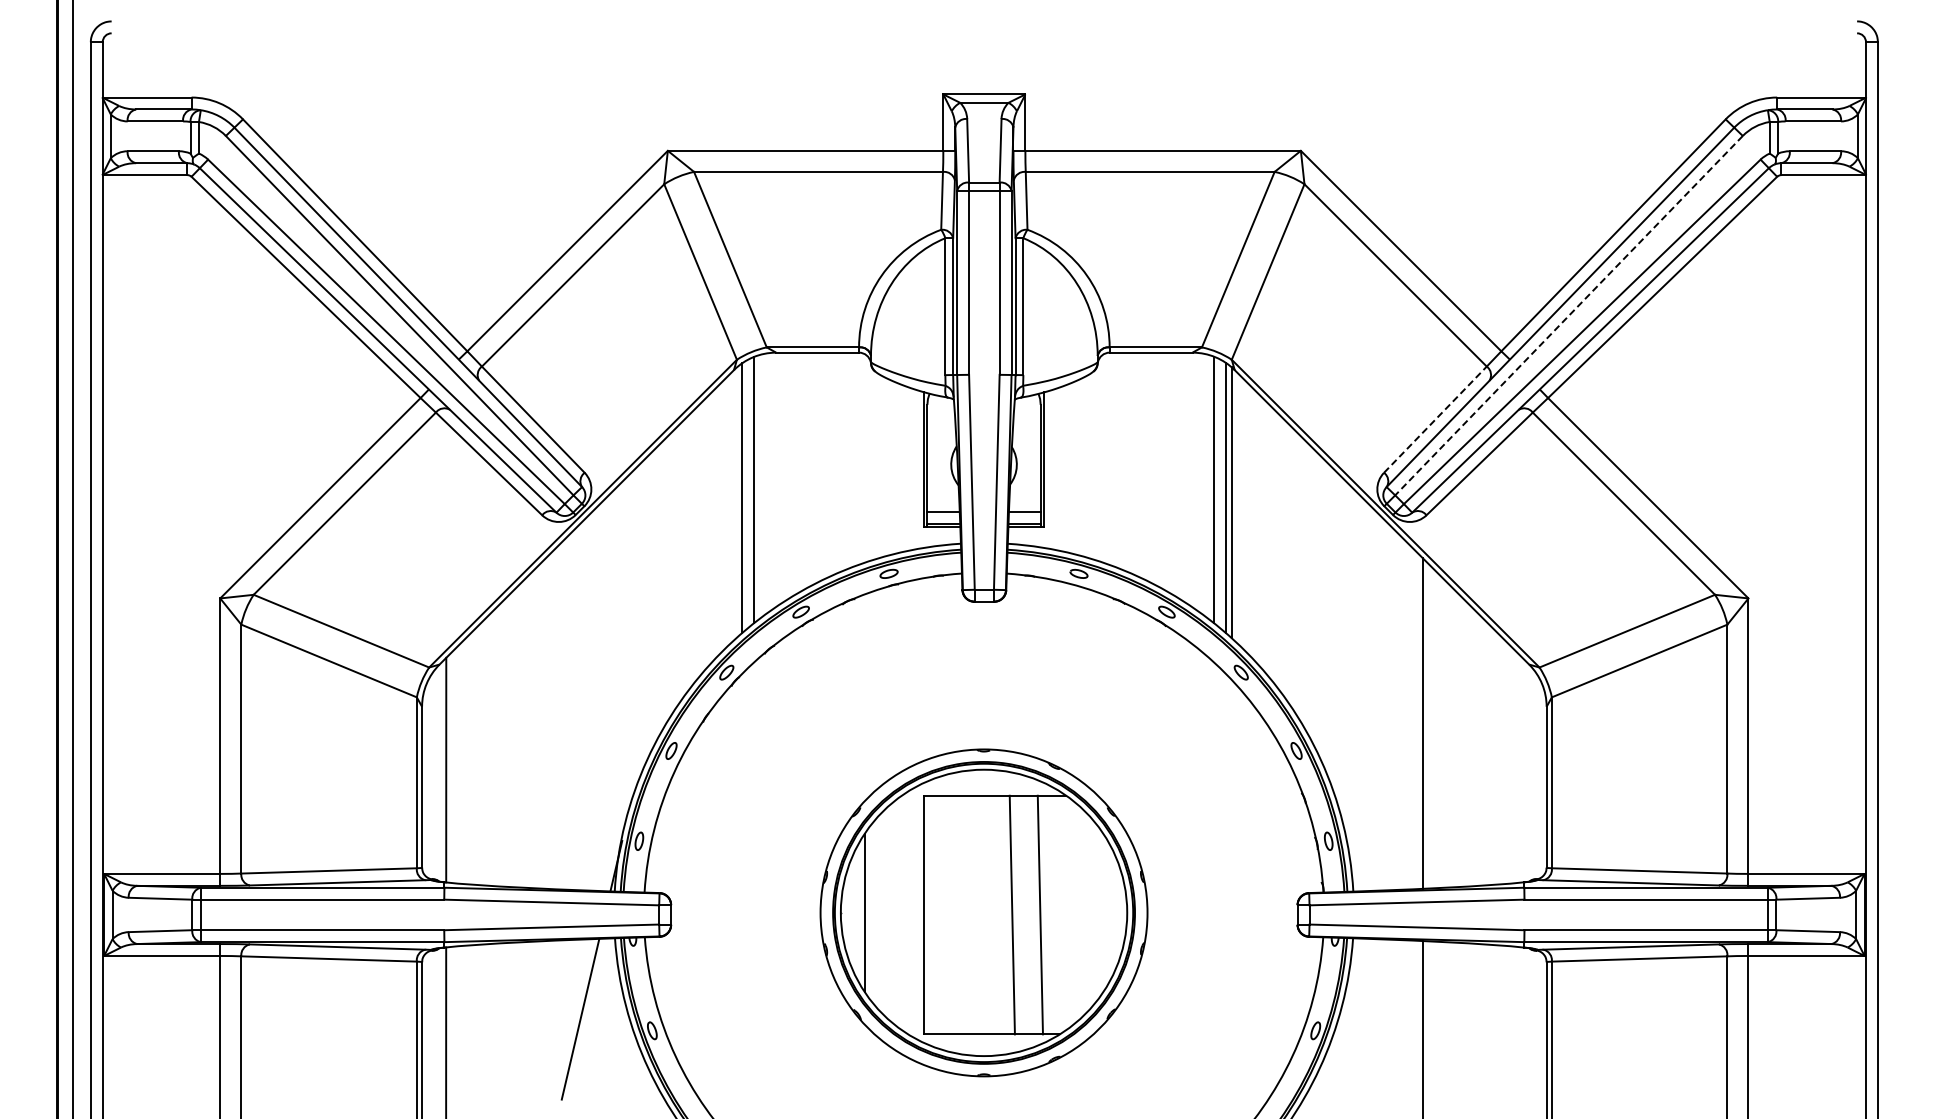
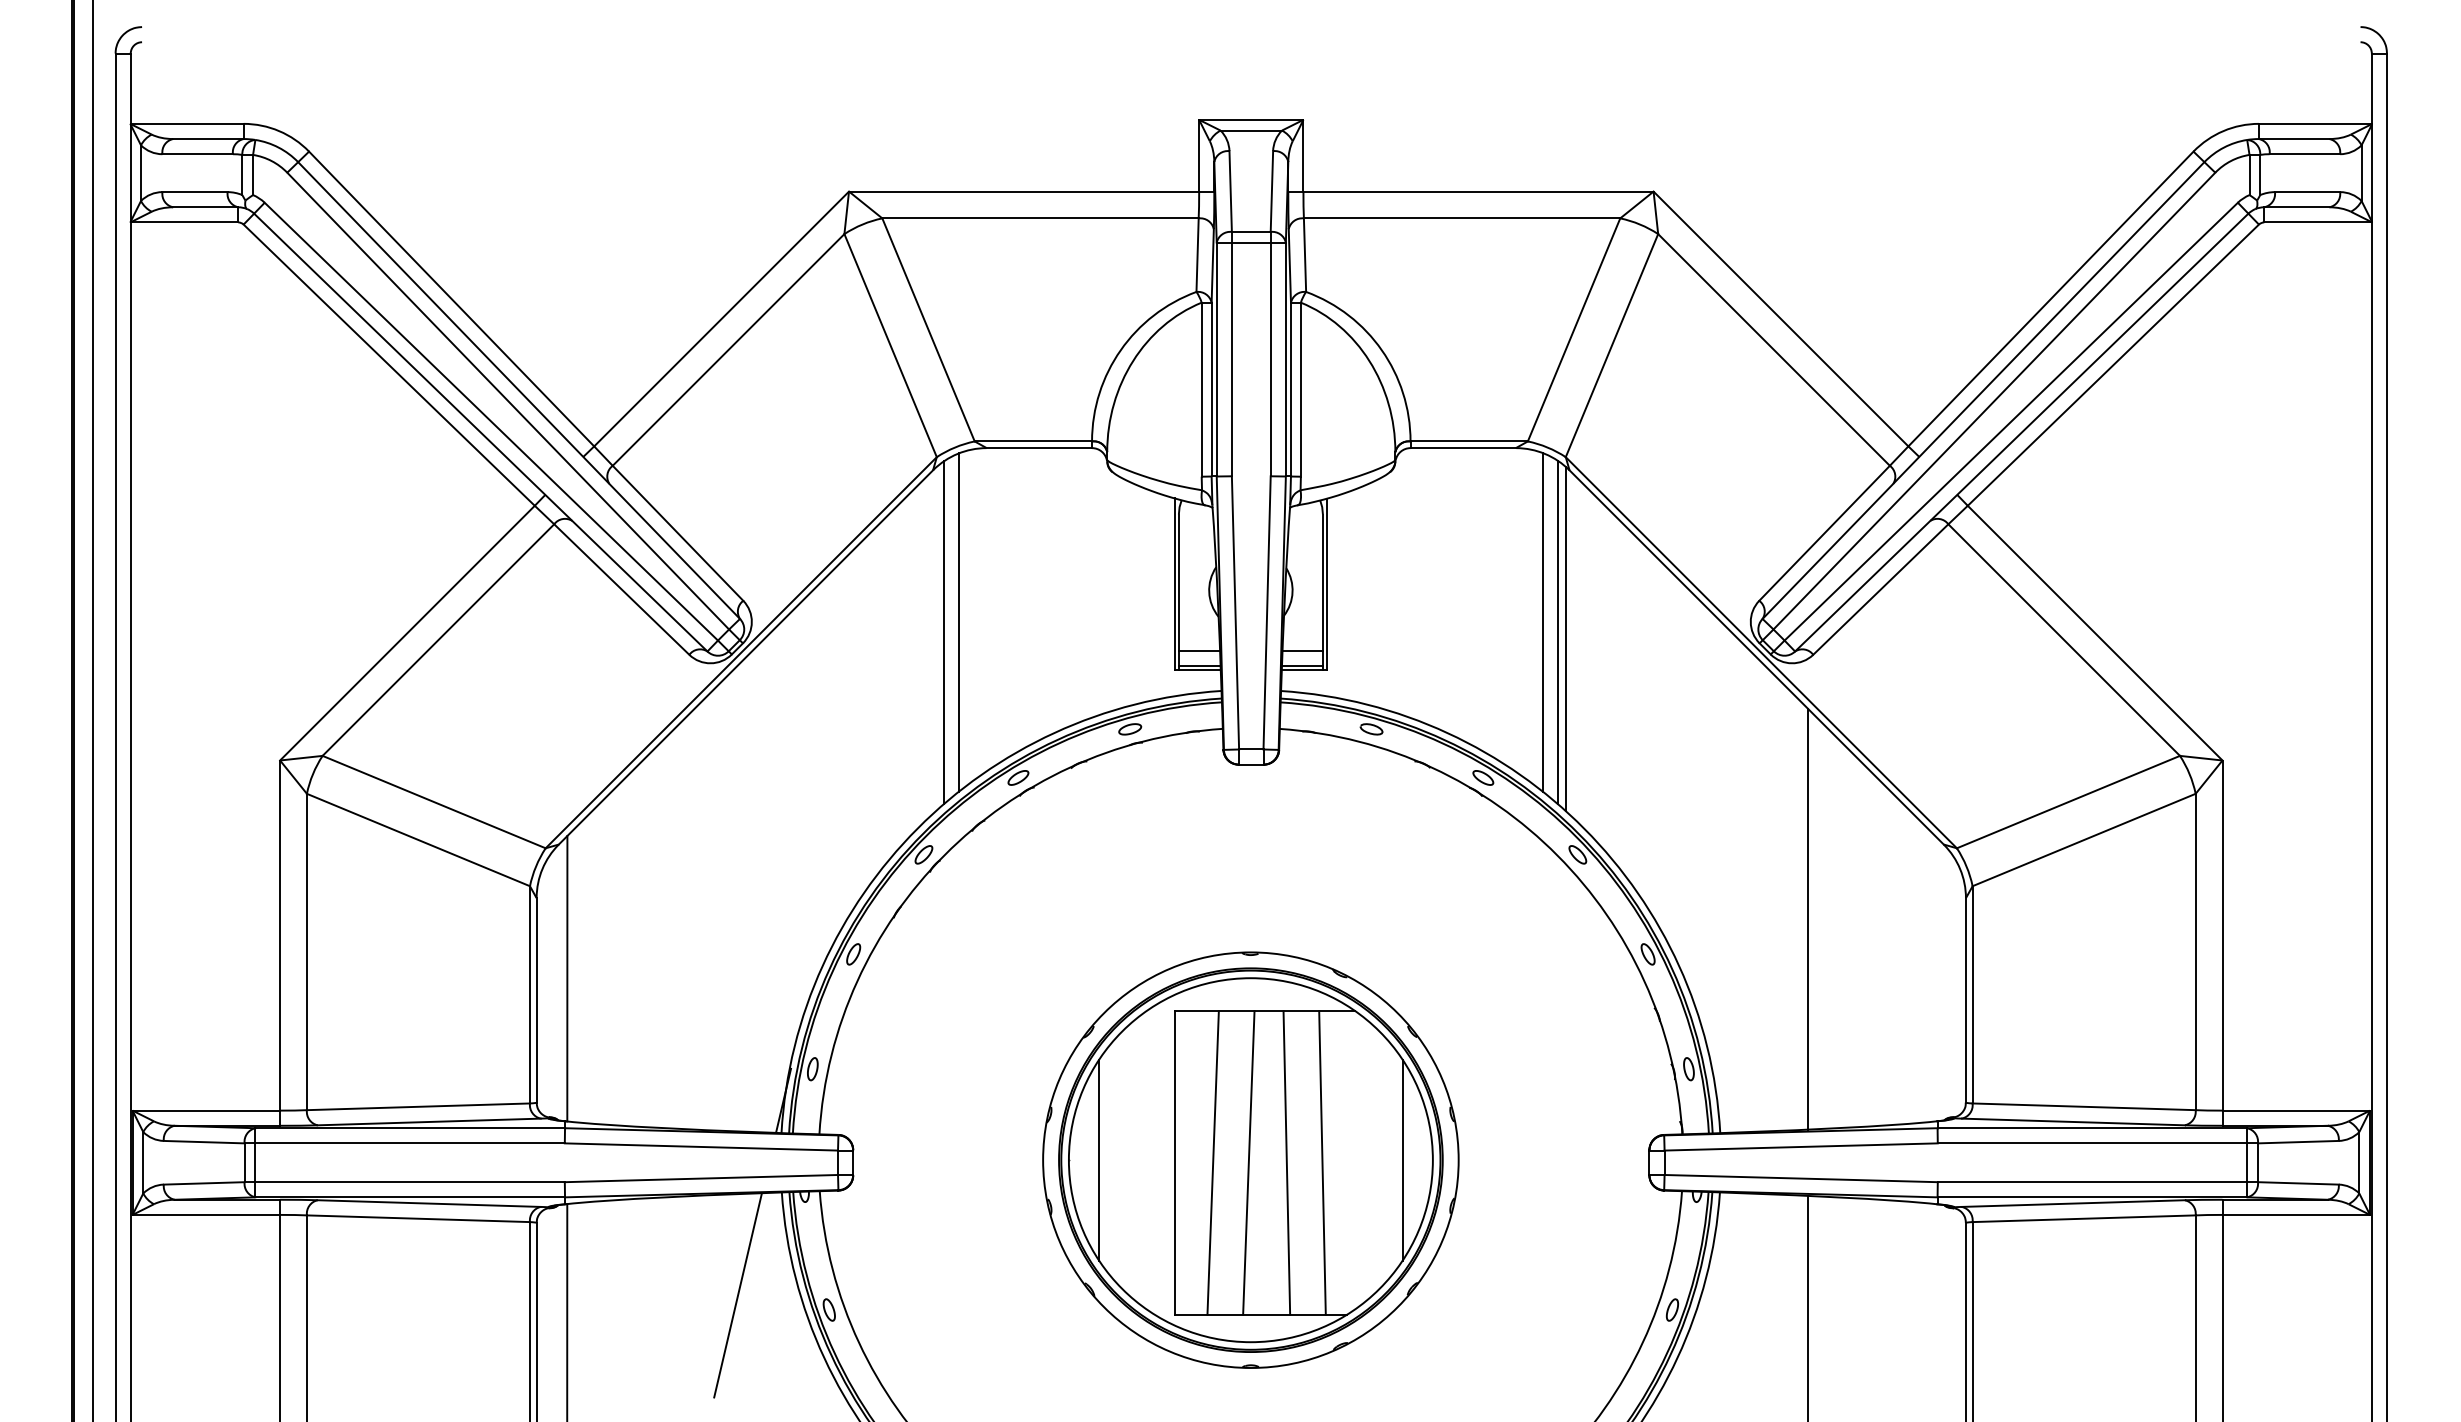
line: (1569, 315) -> (1995, 400), dashed -> solid
line: (1435, 419) -> (1824, 533), dashed -> solid
line: (1103, 912) -> (1402, 1159), added
line: (953, 914) -> (1212, 1162), added
line: (981, 914) -> (1247, 1162), added

